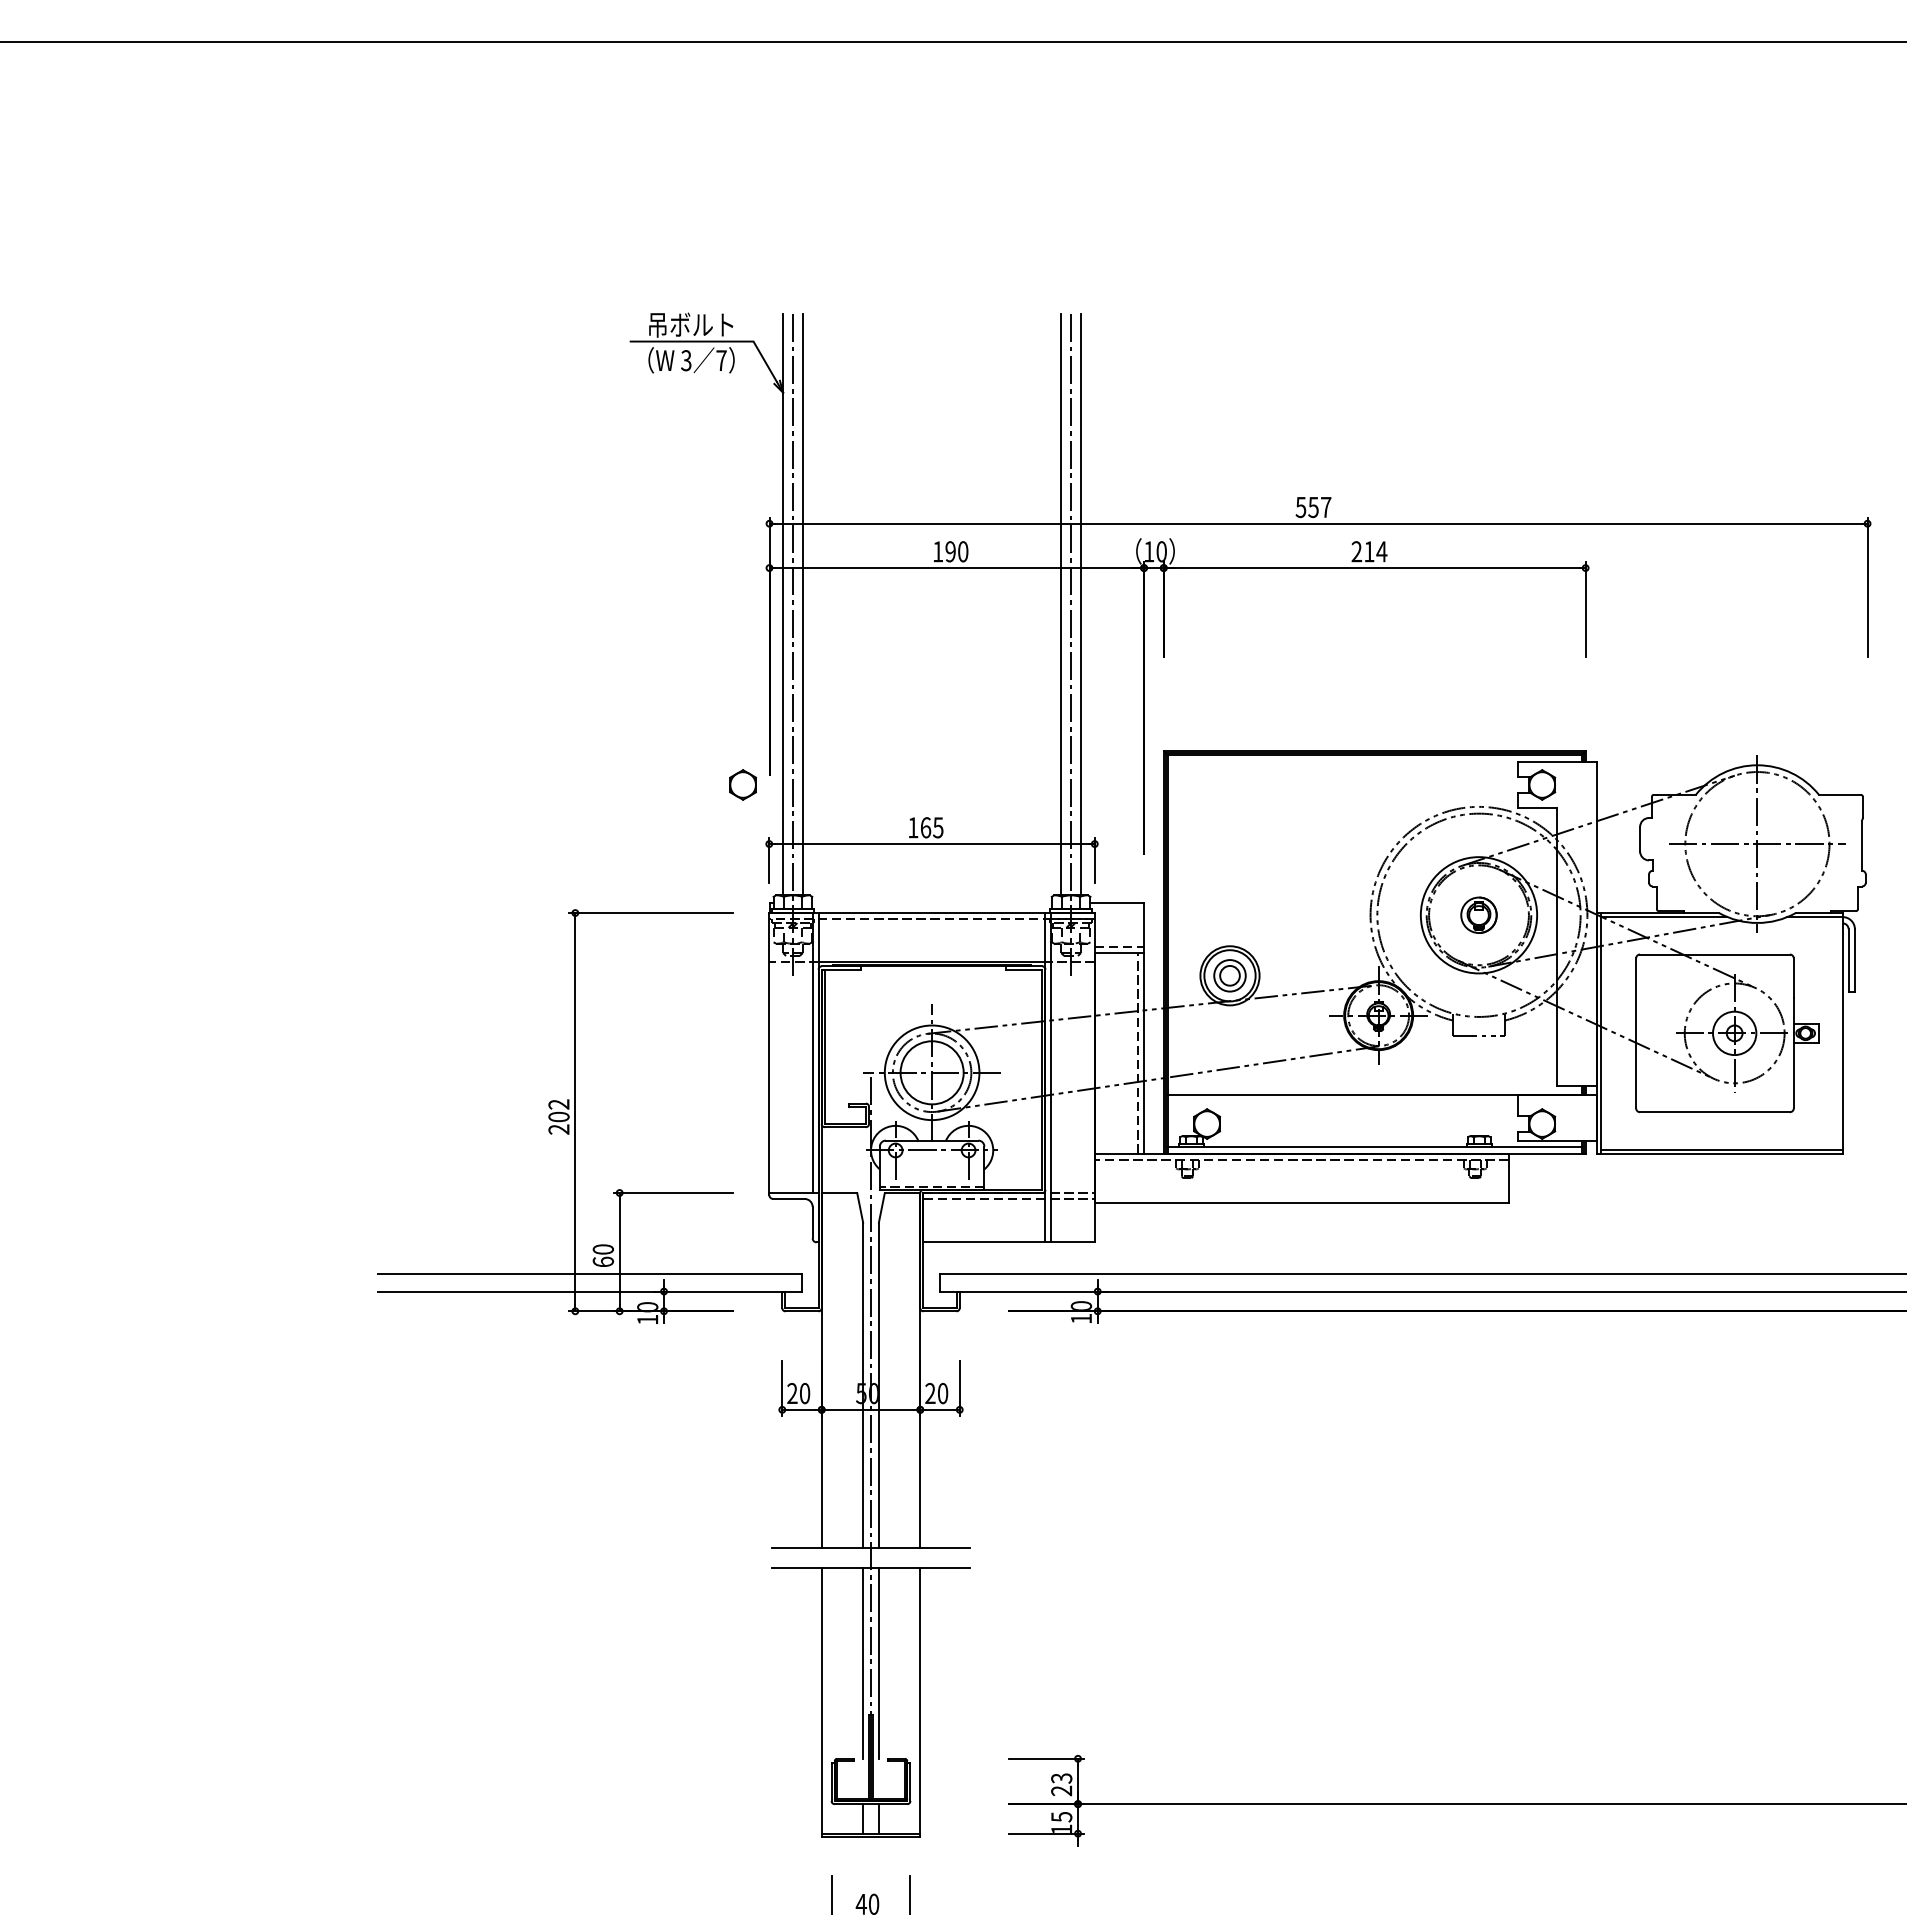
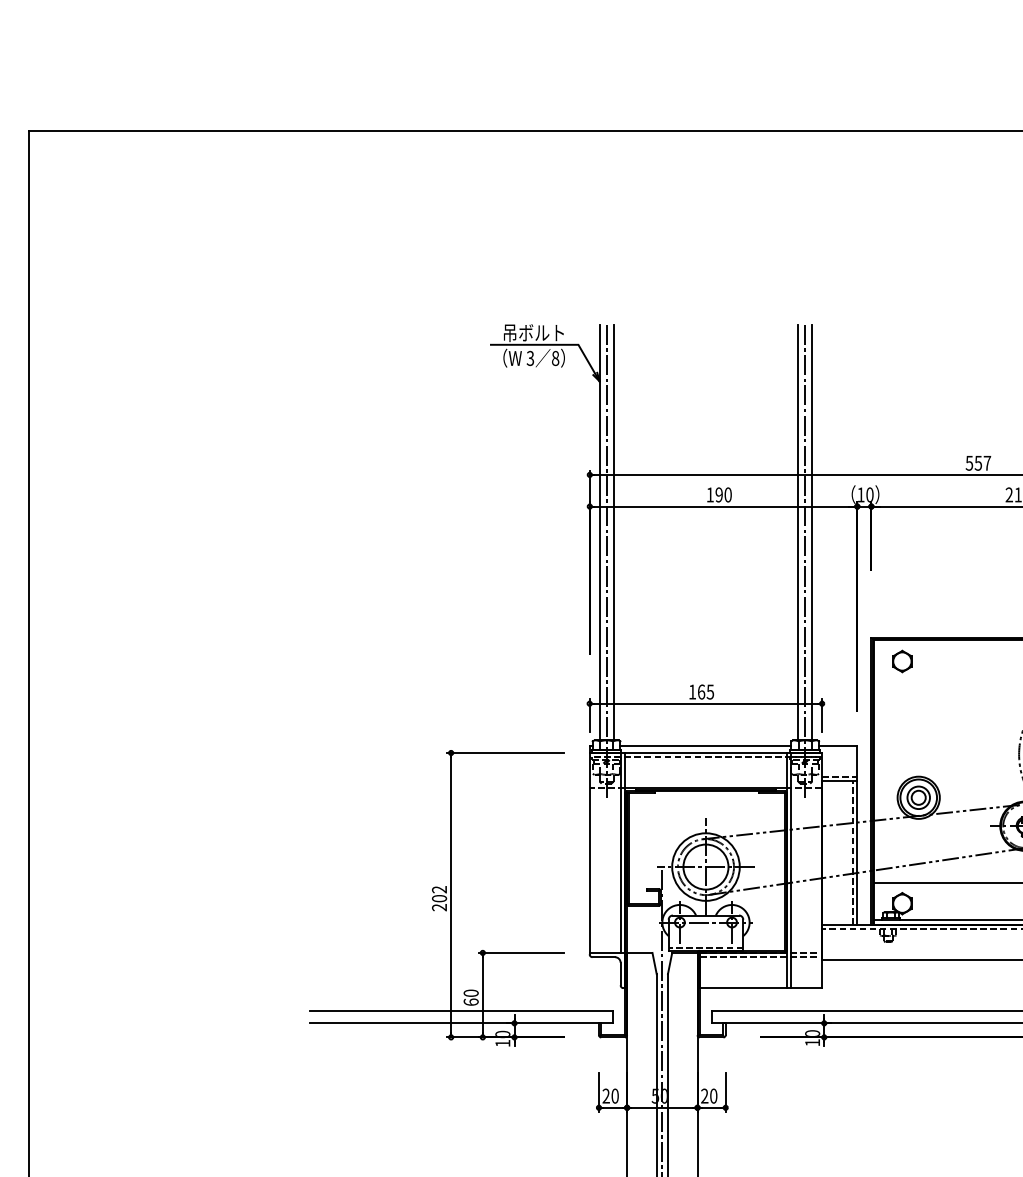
text: (721, 360) -> (555, 358), 7 -> 8
part: (742, 784) -> (901, 661), moved
line: (931, 903) -> (705, 746), added

